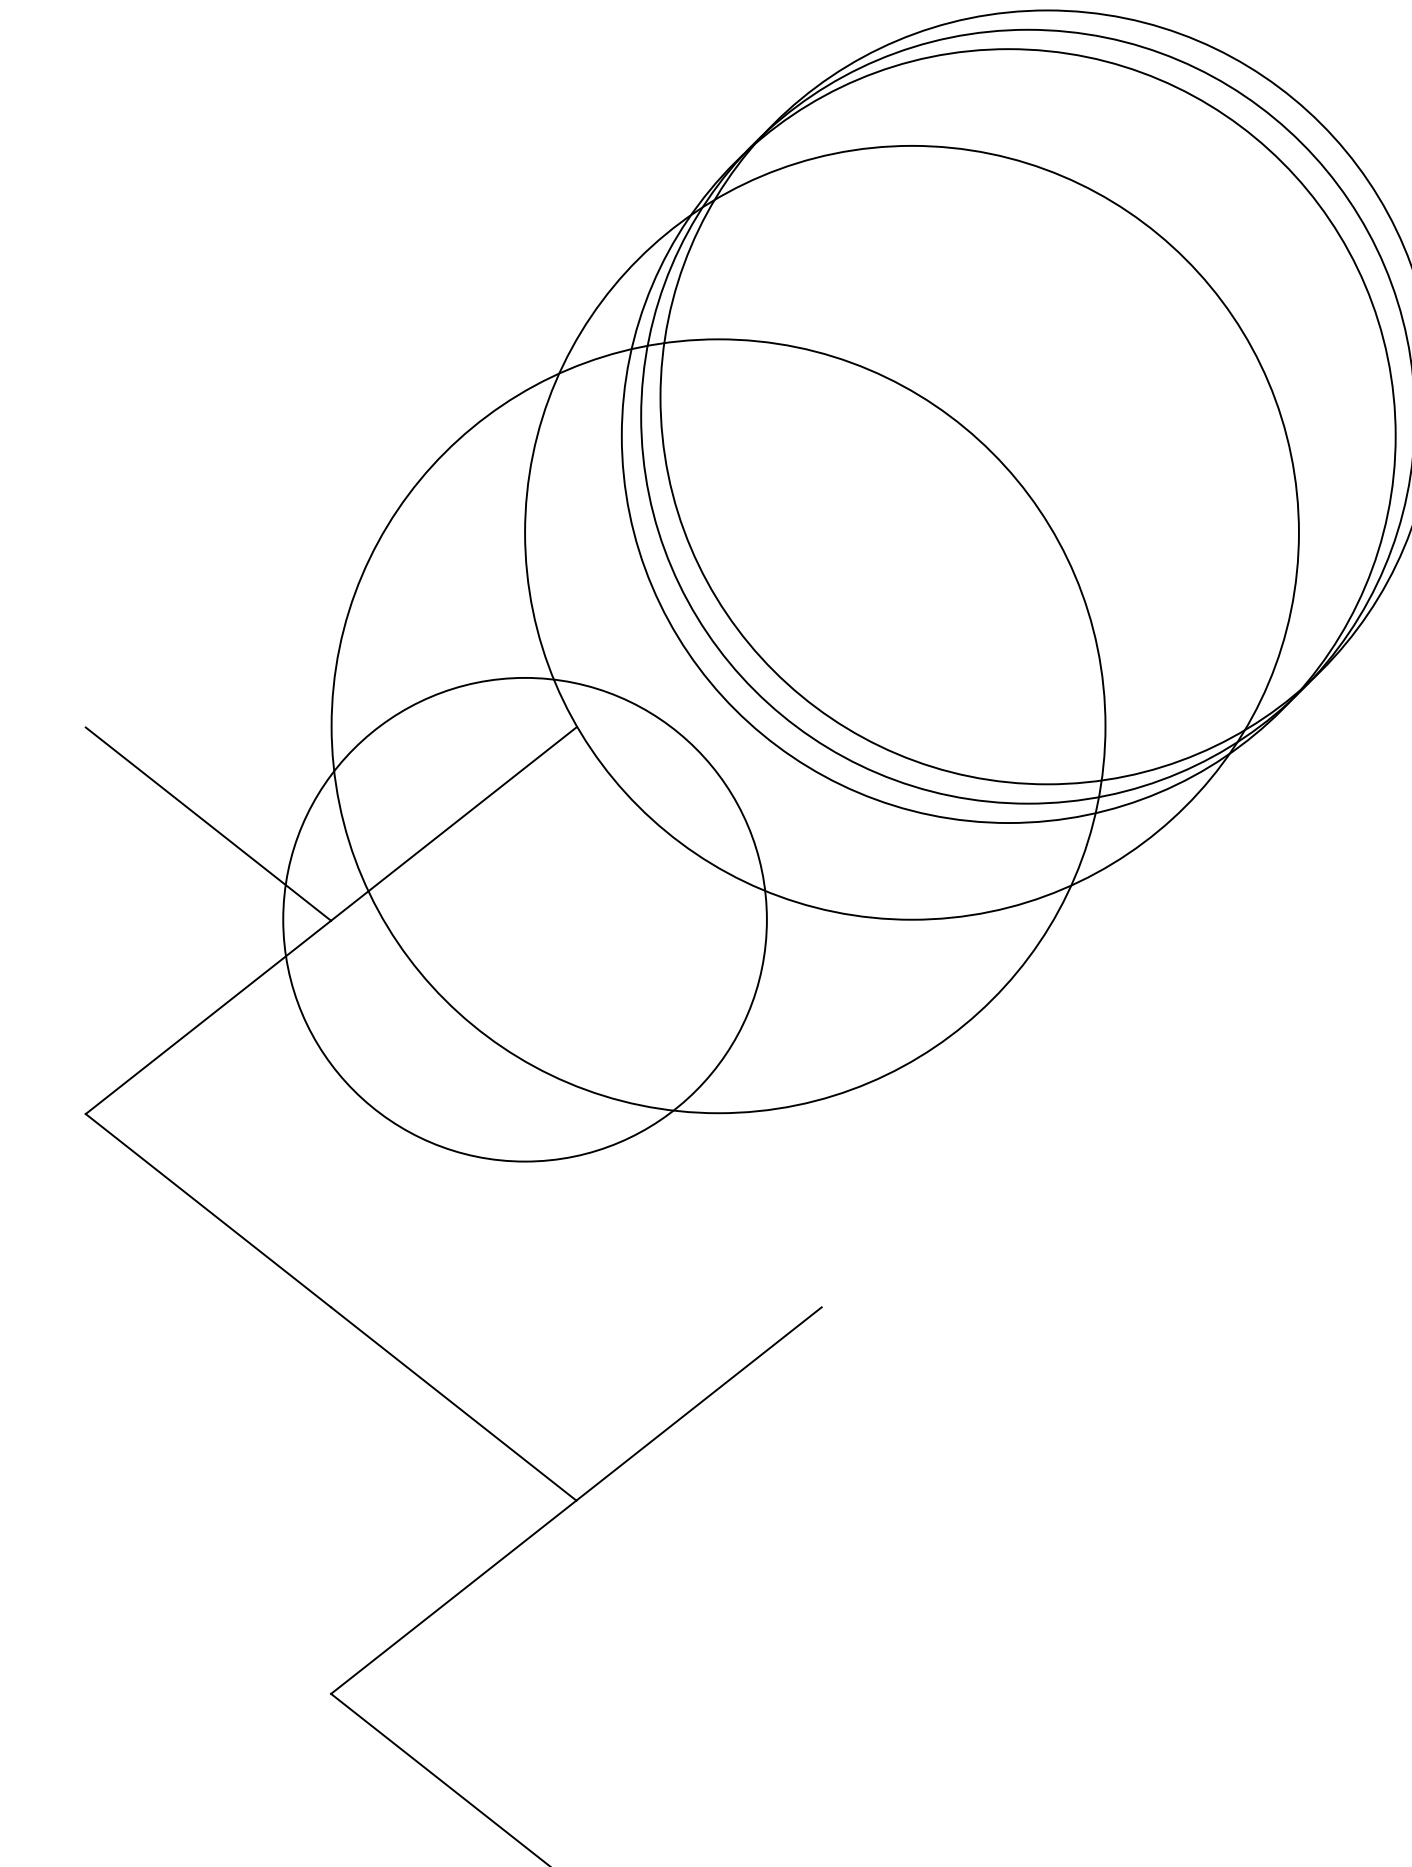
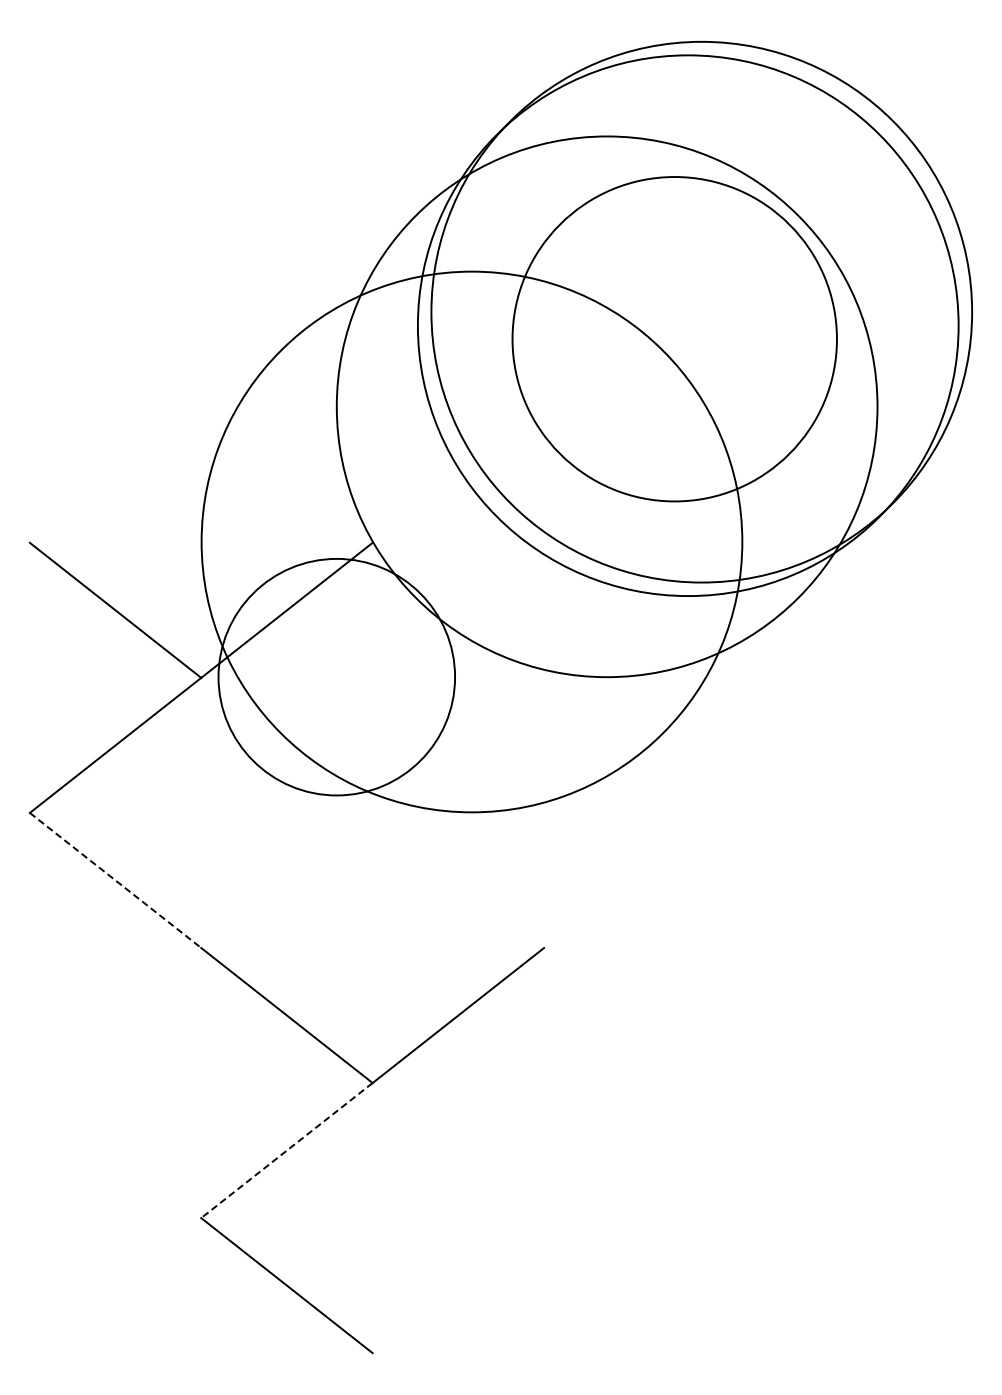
circle: (1008, 435) -> (674, 338), size x0.6
circle: (524, 920) -> (336, 677), size x0.7
line: (208, 1210) -> (115, 880), solid -> dashed
line: (453, 1597) -> (286, 1150), solid -> dashed

